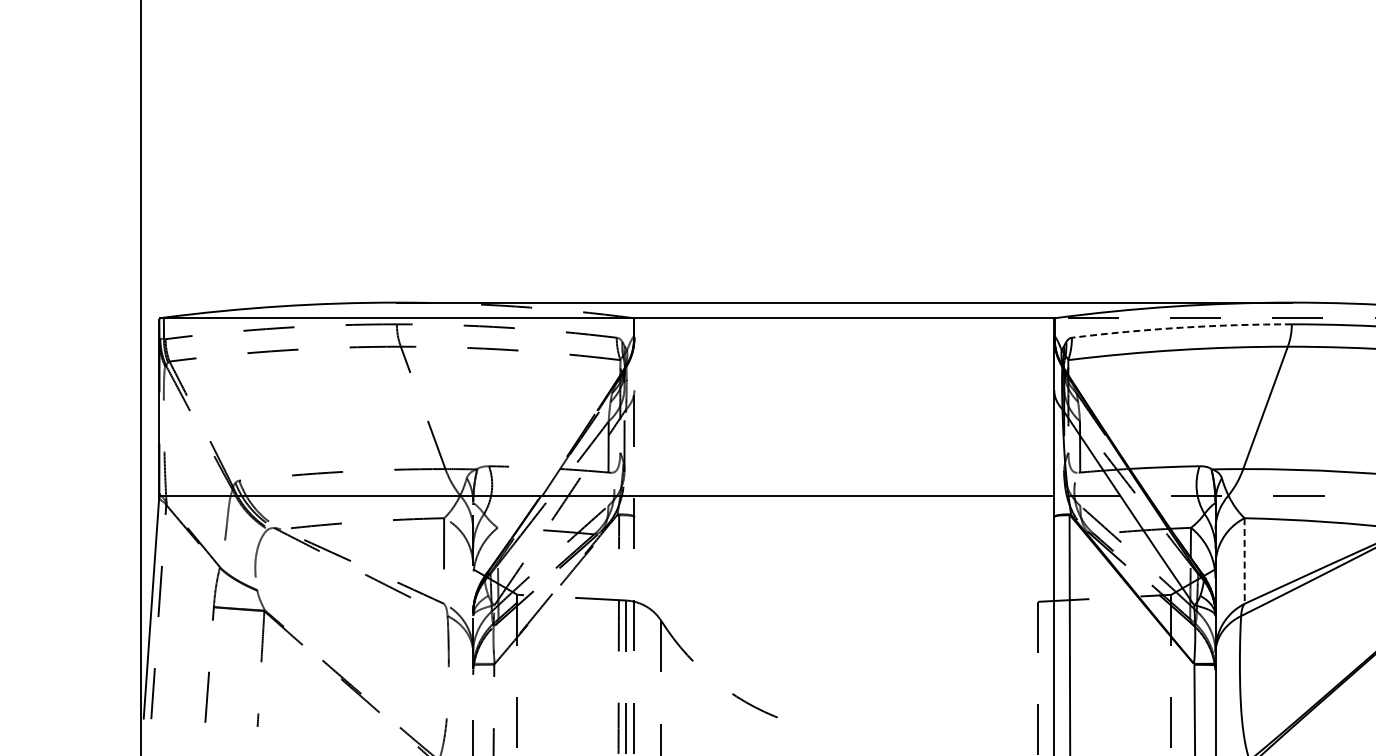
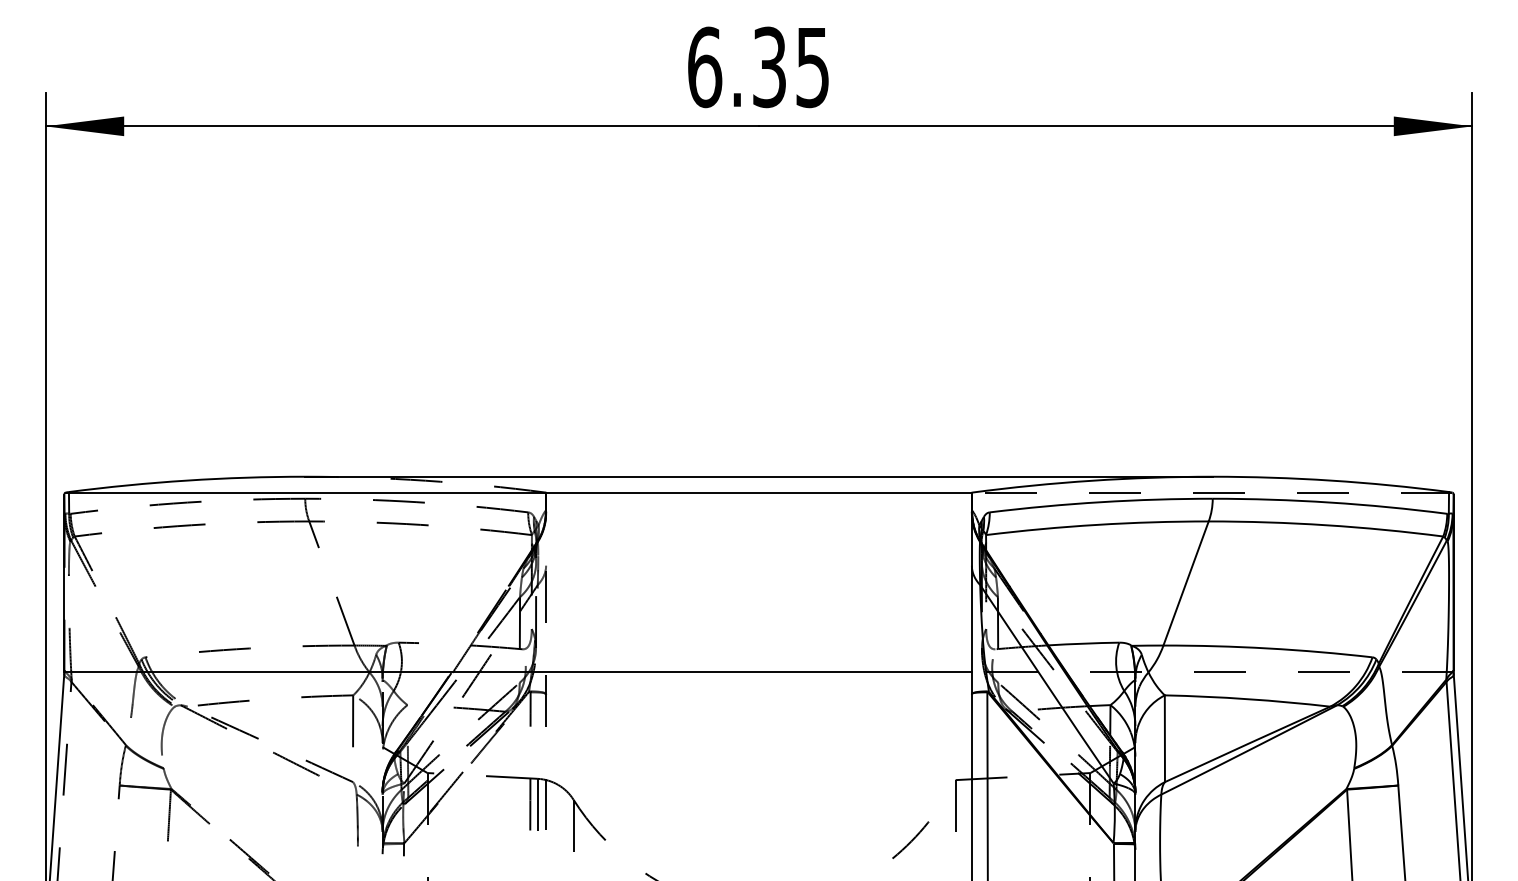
arc: (1182, 328) -> (1101, 502), dashed -> solid
line: (1244, 561) -> (1164, 739), dashed -> solid
line: (994, 660) -> (911, 839), added

